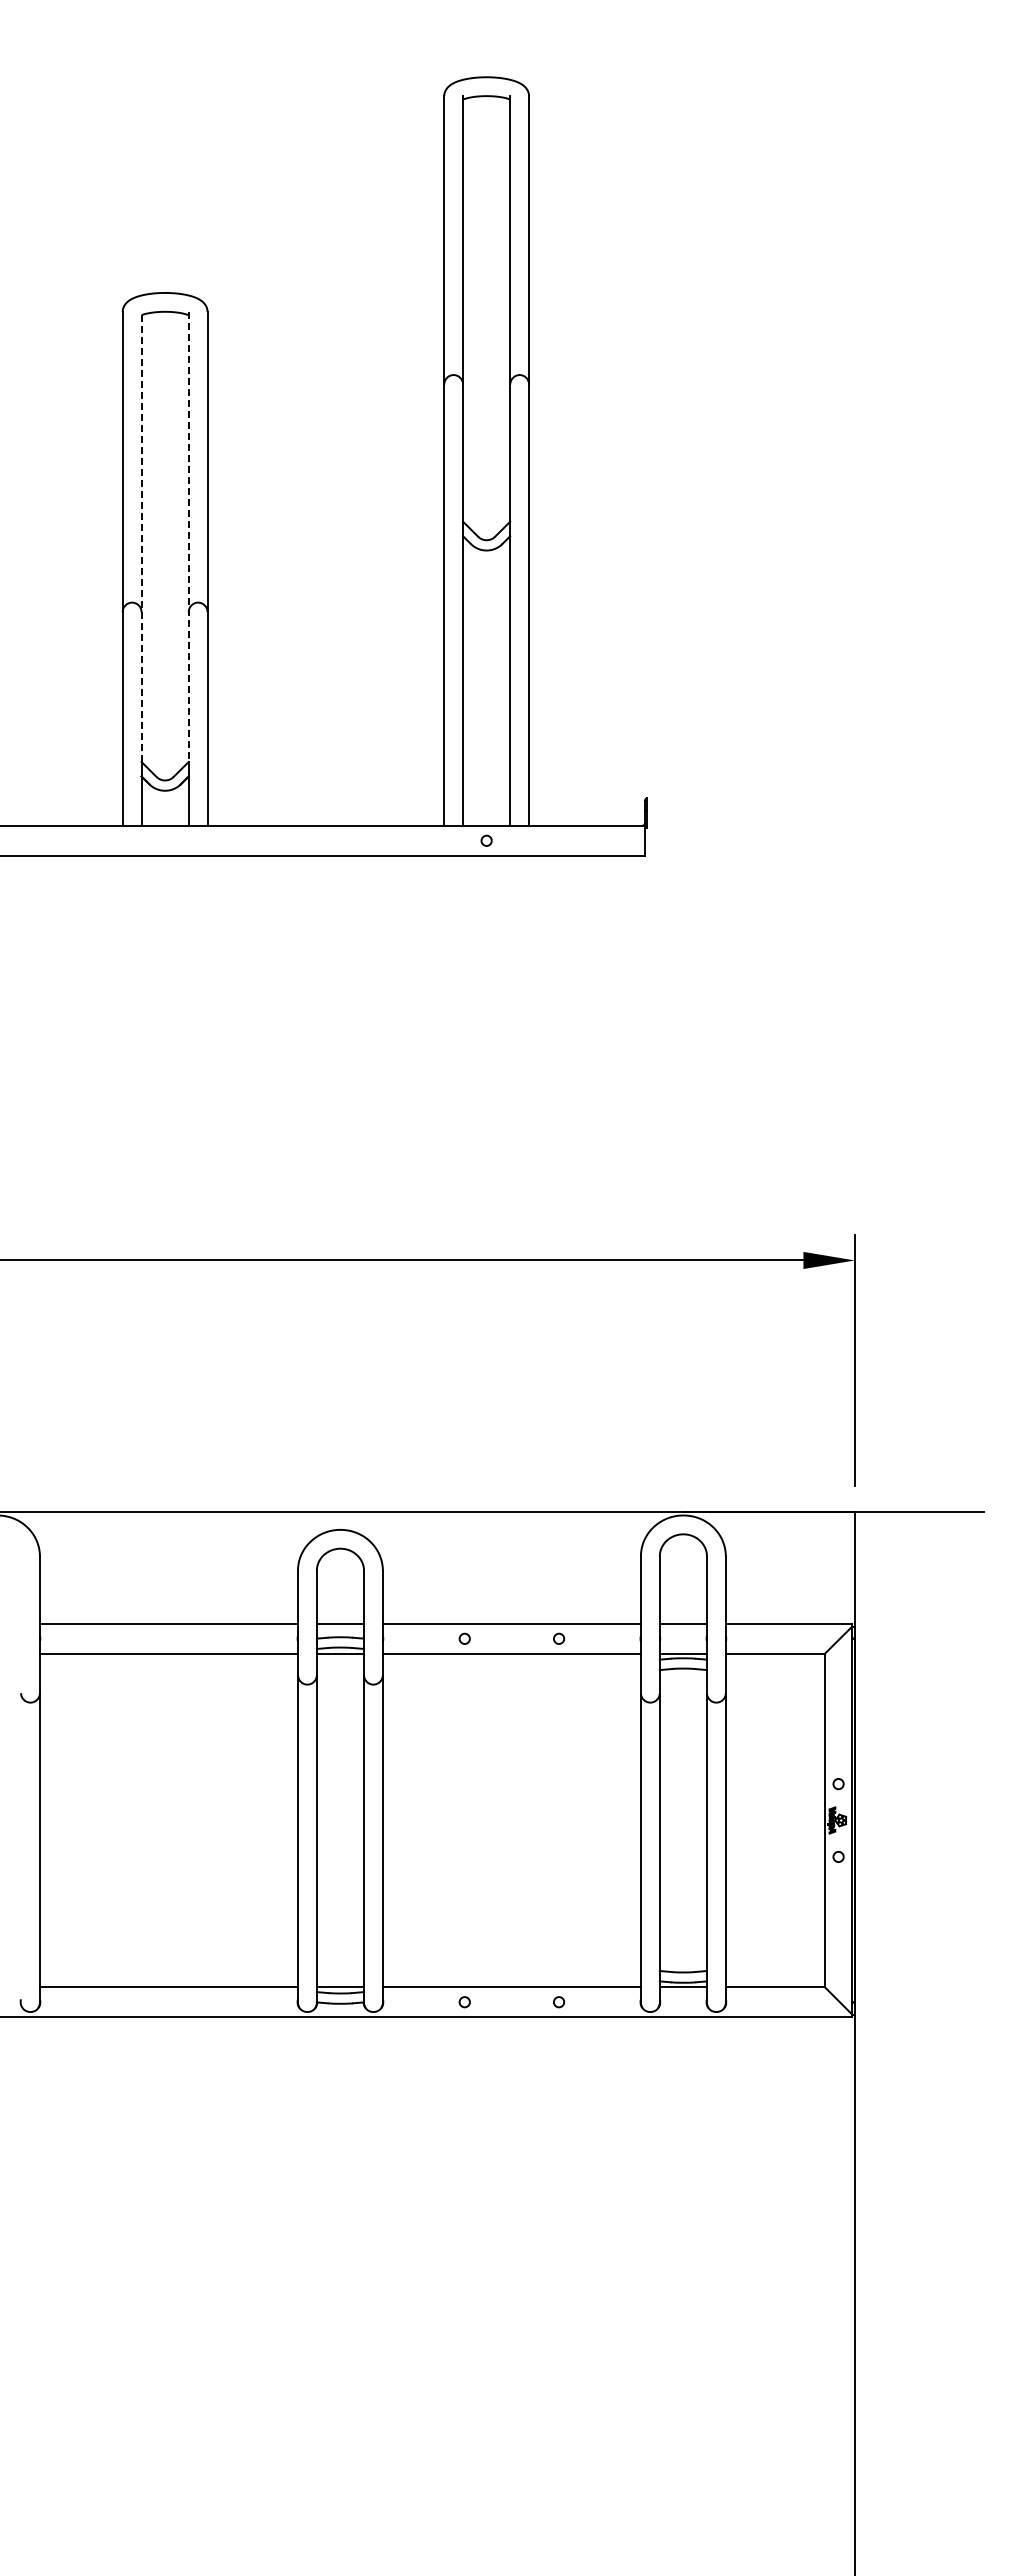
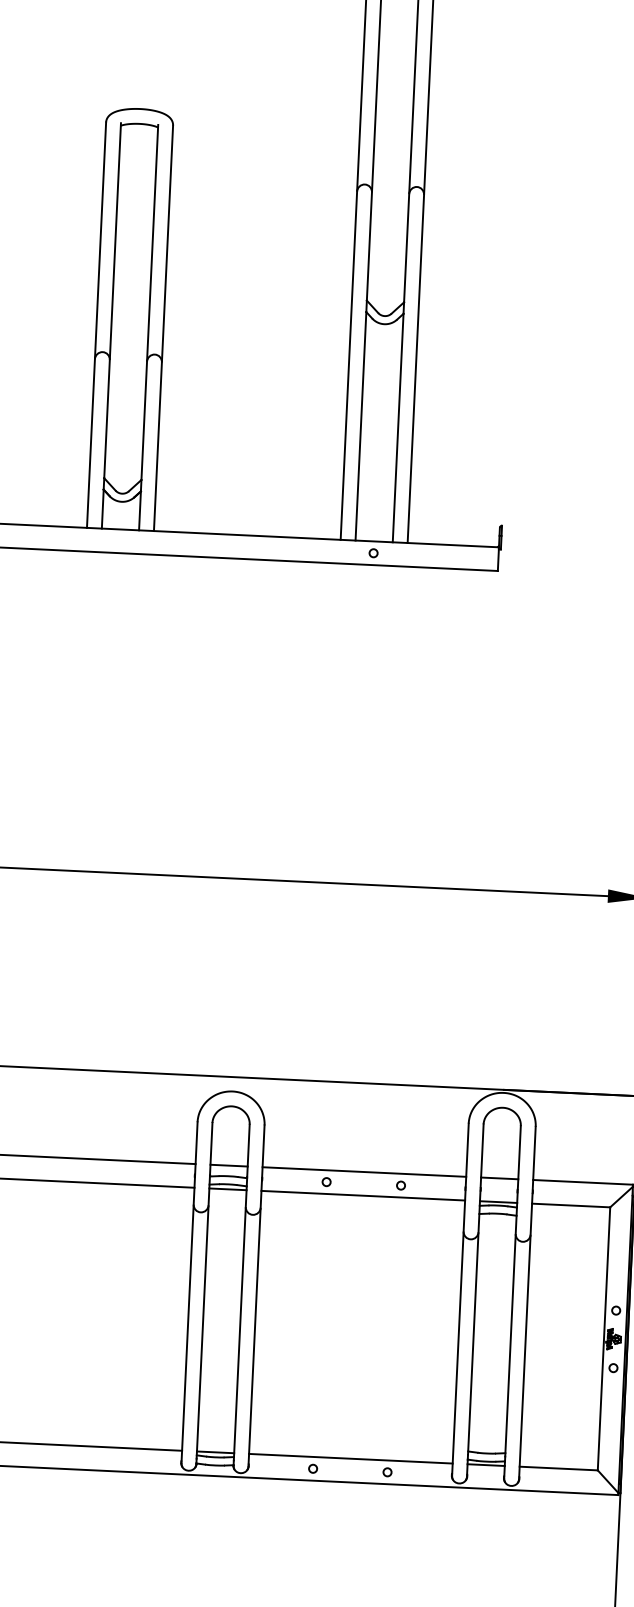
line: (141, 537) -> (112, 301), dashed -> solid
line: (188, 537) -> (149, 302), dashed -> solid

